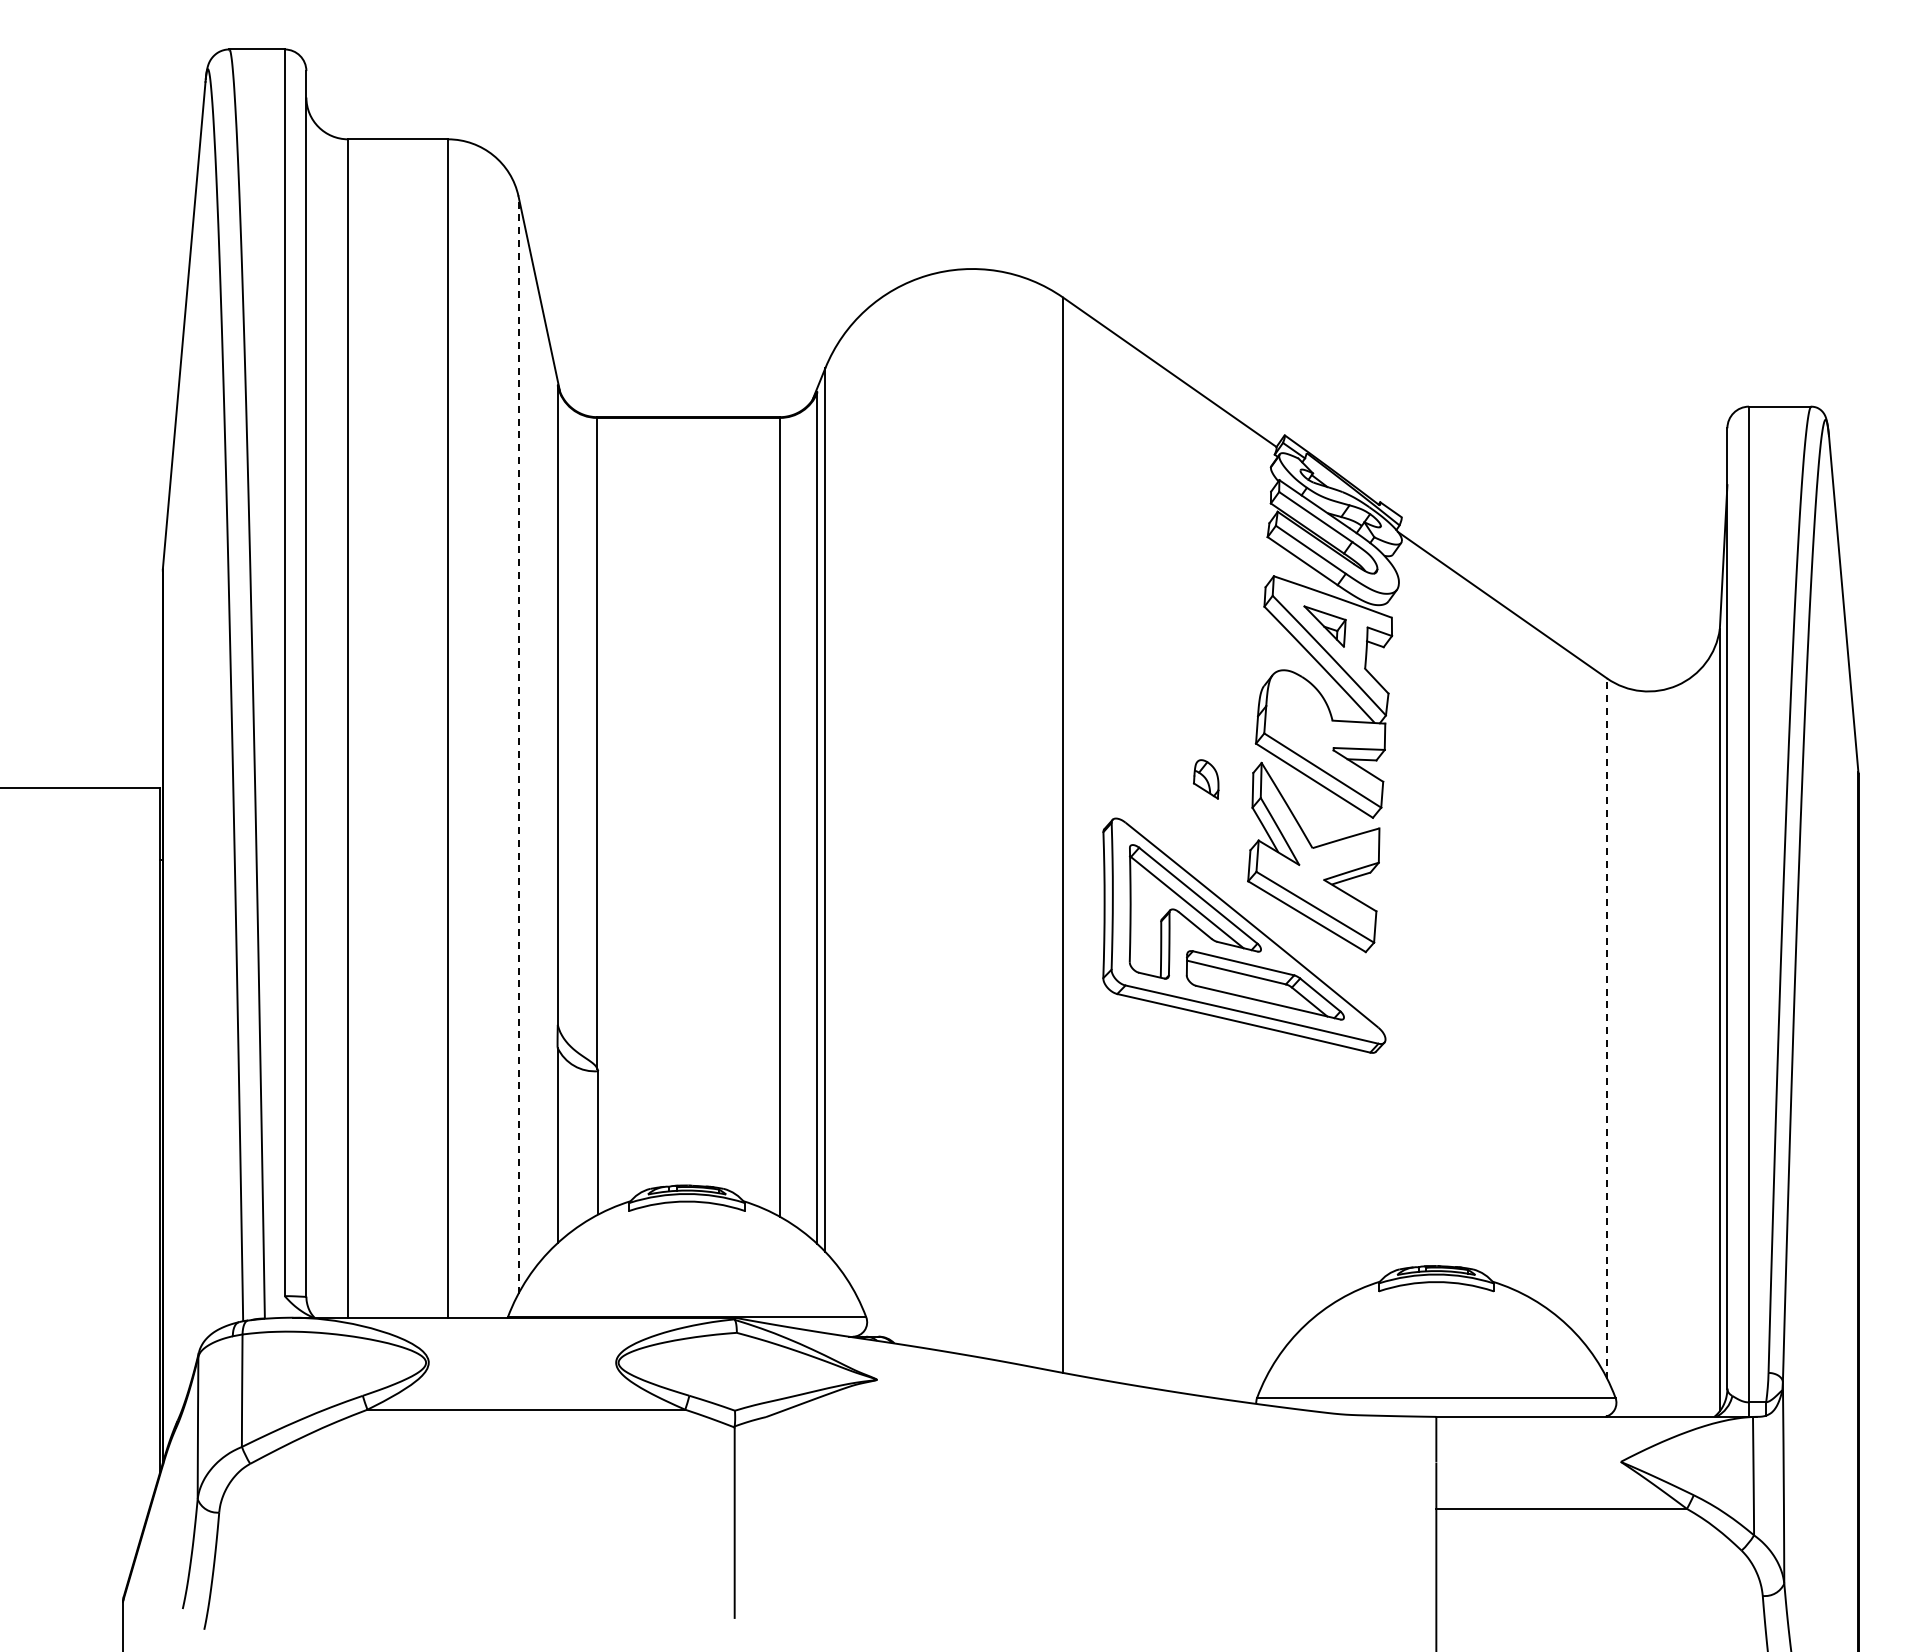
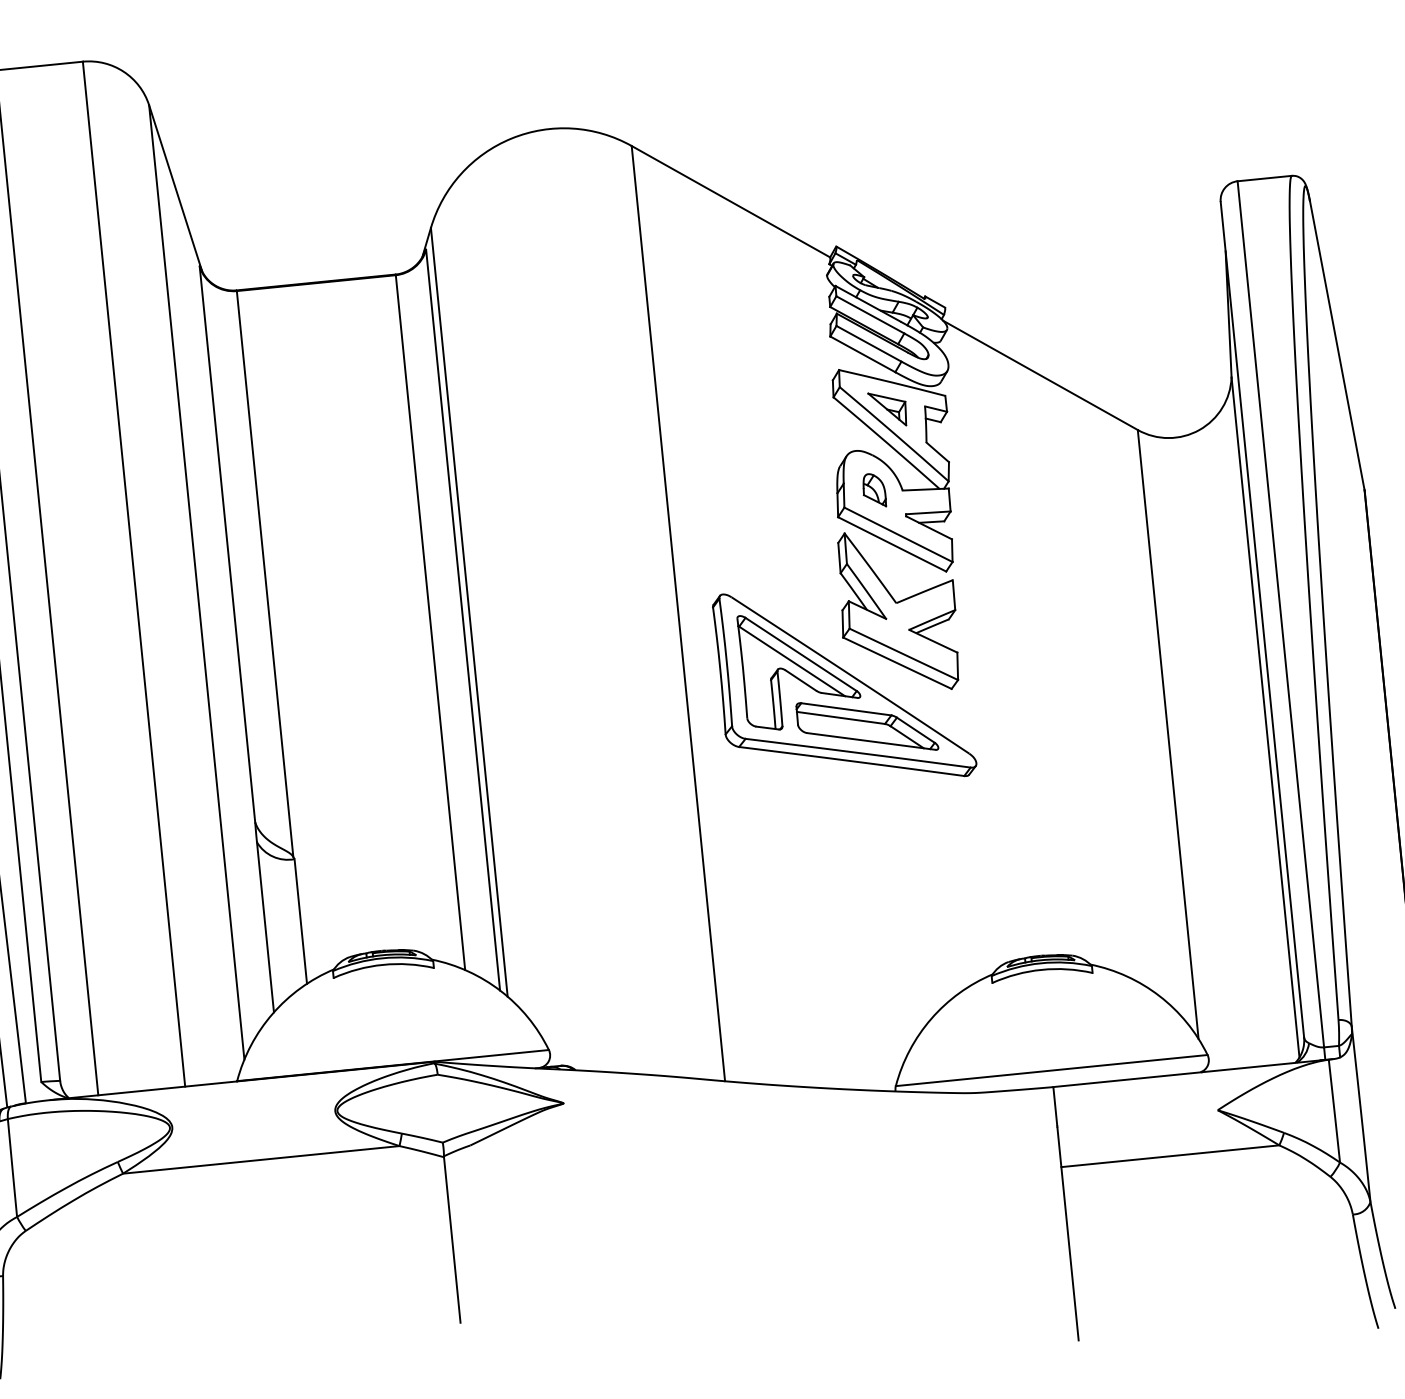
line: (518, 745) -> (196, 582), dashed -> solid
part: (1206, 779) -> (874, 490), moved
line: (1607, 1027) -> (1168, 733), dashed -> solid

